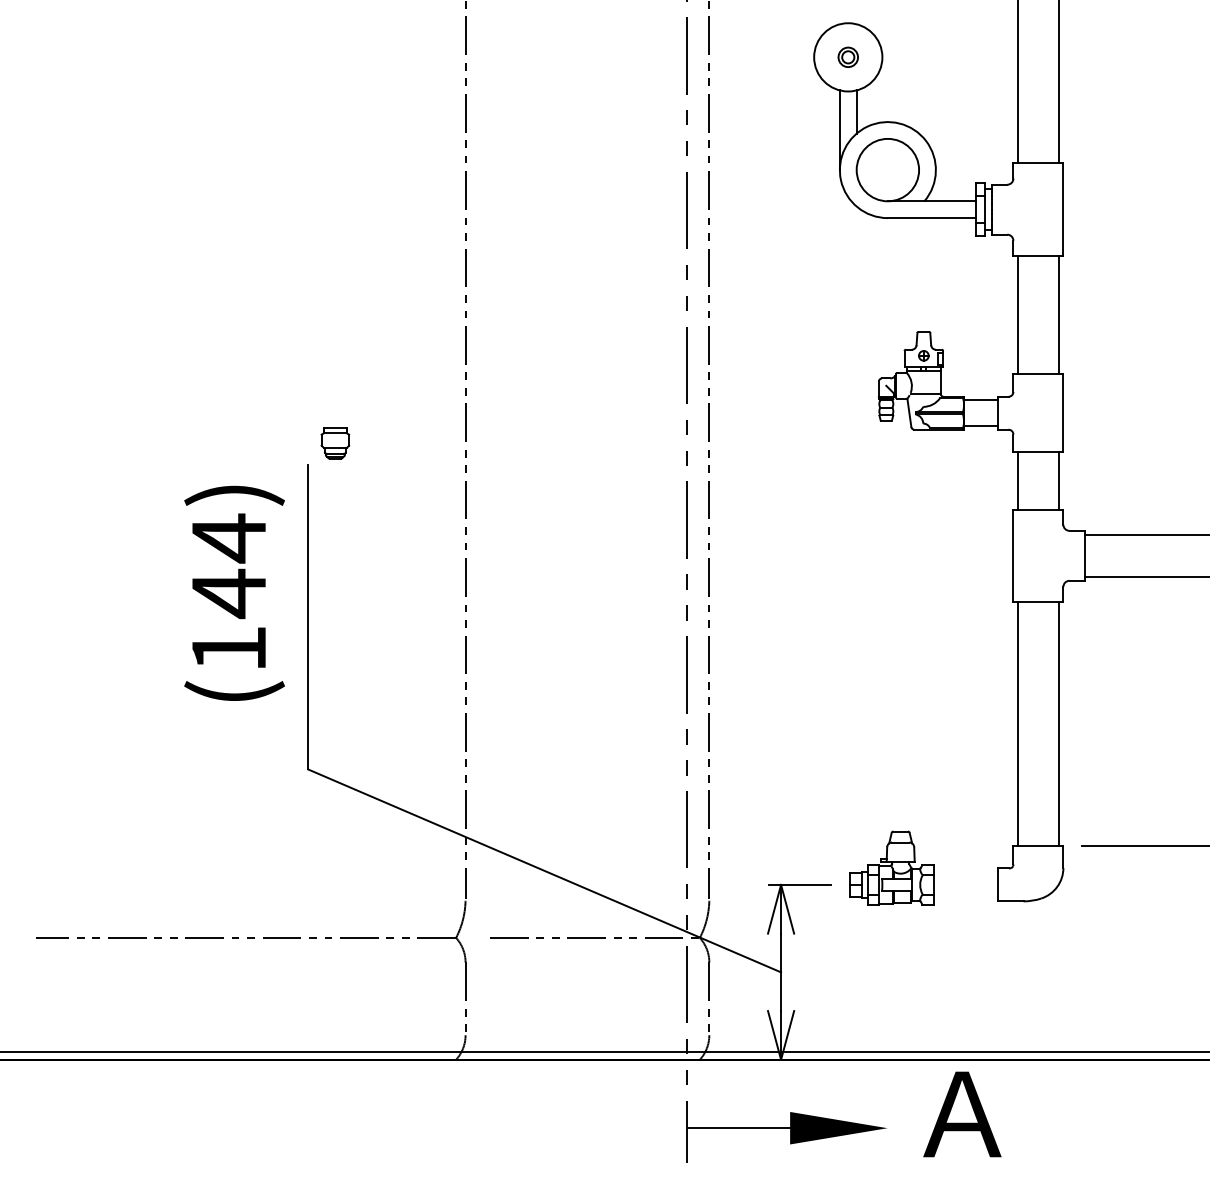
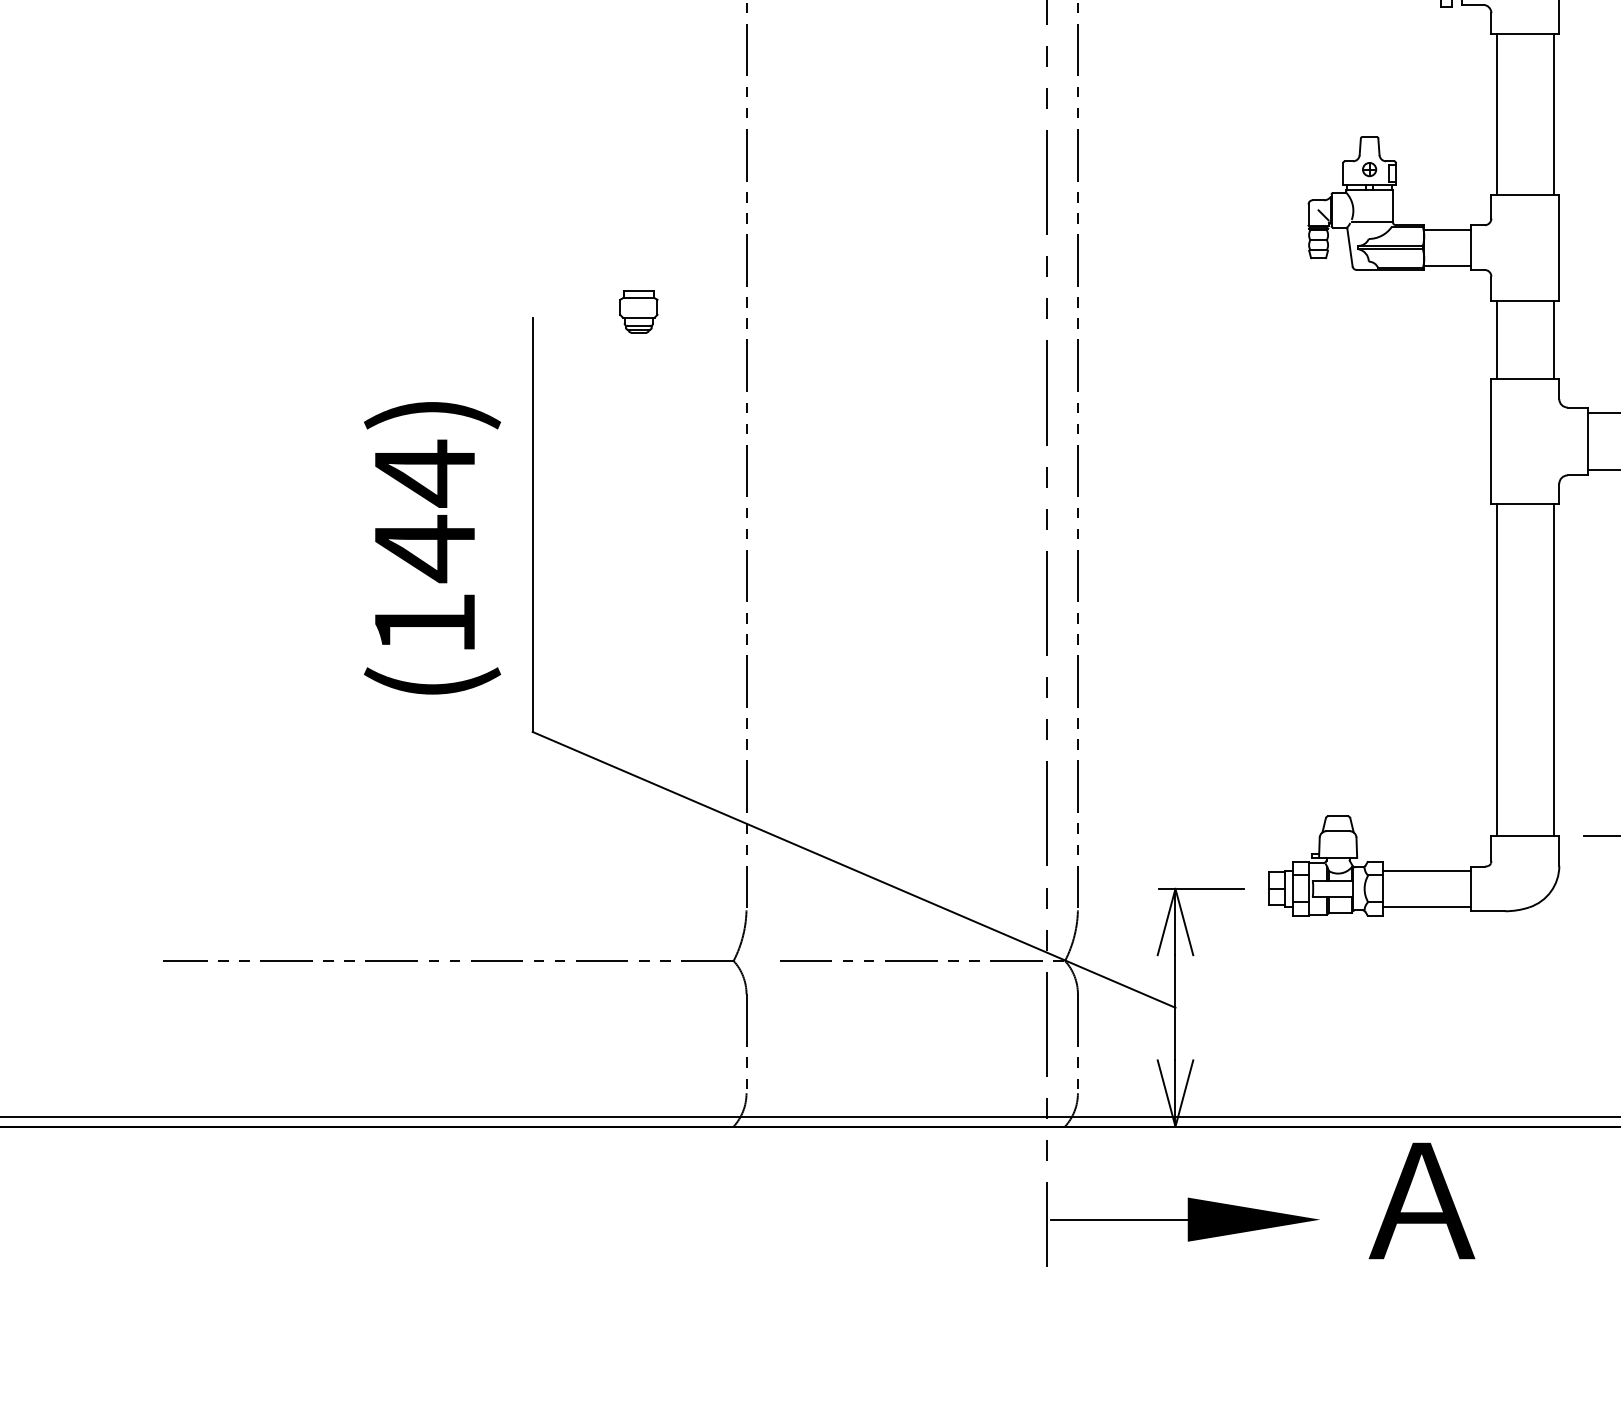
part: (335, 443) -> (639, 311), moved
text: (234, 592) -> (432, 547), moved
line: (965, 871) -> (1426, 870), added
line: (965, 898) -> (1426, 907), added

